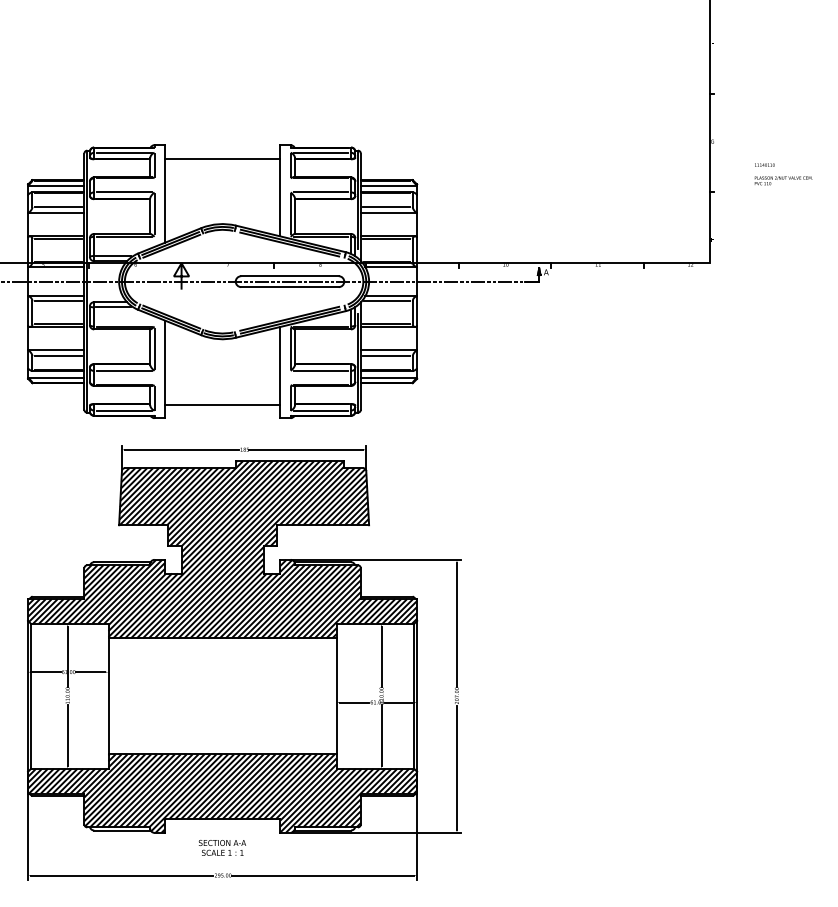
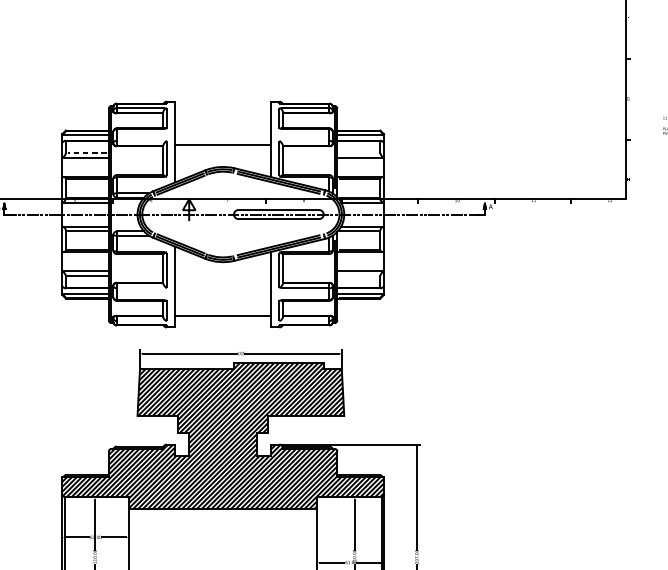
line: (222, 158) -> (223, 144), moved
line: (124, 192) -> (141, 140), removed
line: (320, 192) -> (304, 140), removed
line: (57, 207) -> (86, 153), solid -> dashed
line: (386, 207) -> (358, 153), removed
line: (386, 356) -> (358, 276), removed
line: (124, 370) -> (141, 288), removed
line: (124, 410) -> (141, 321), removed
line: (320, 410) -> (304, 321), removed

